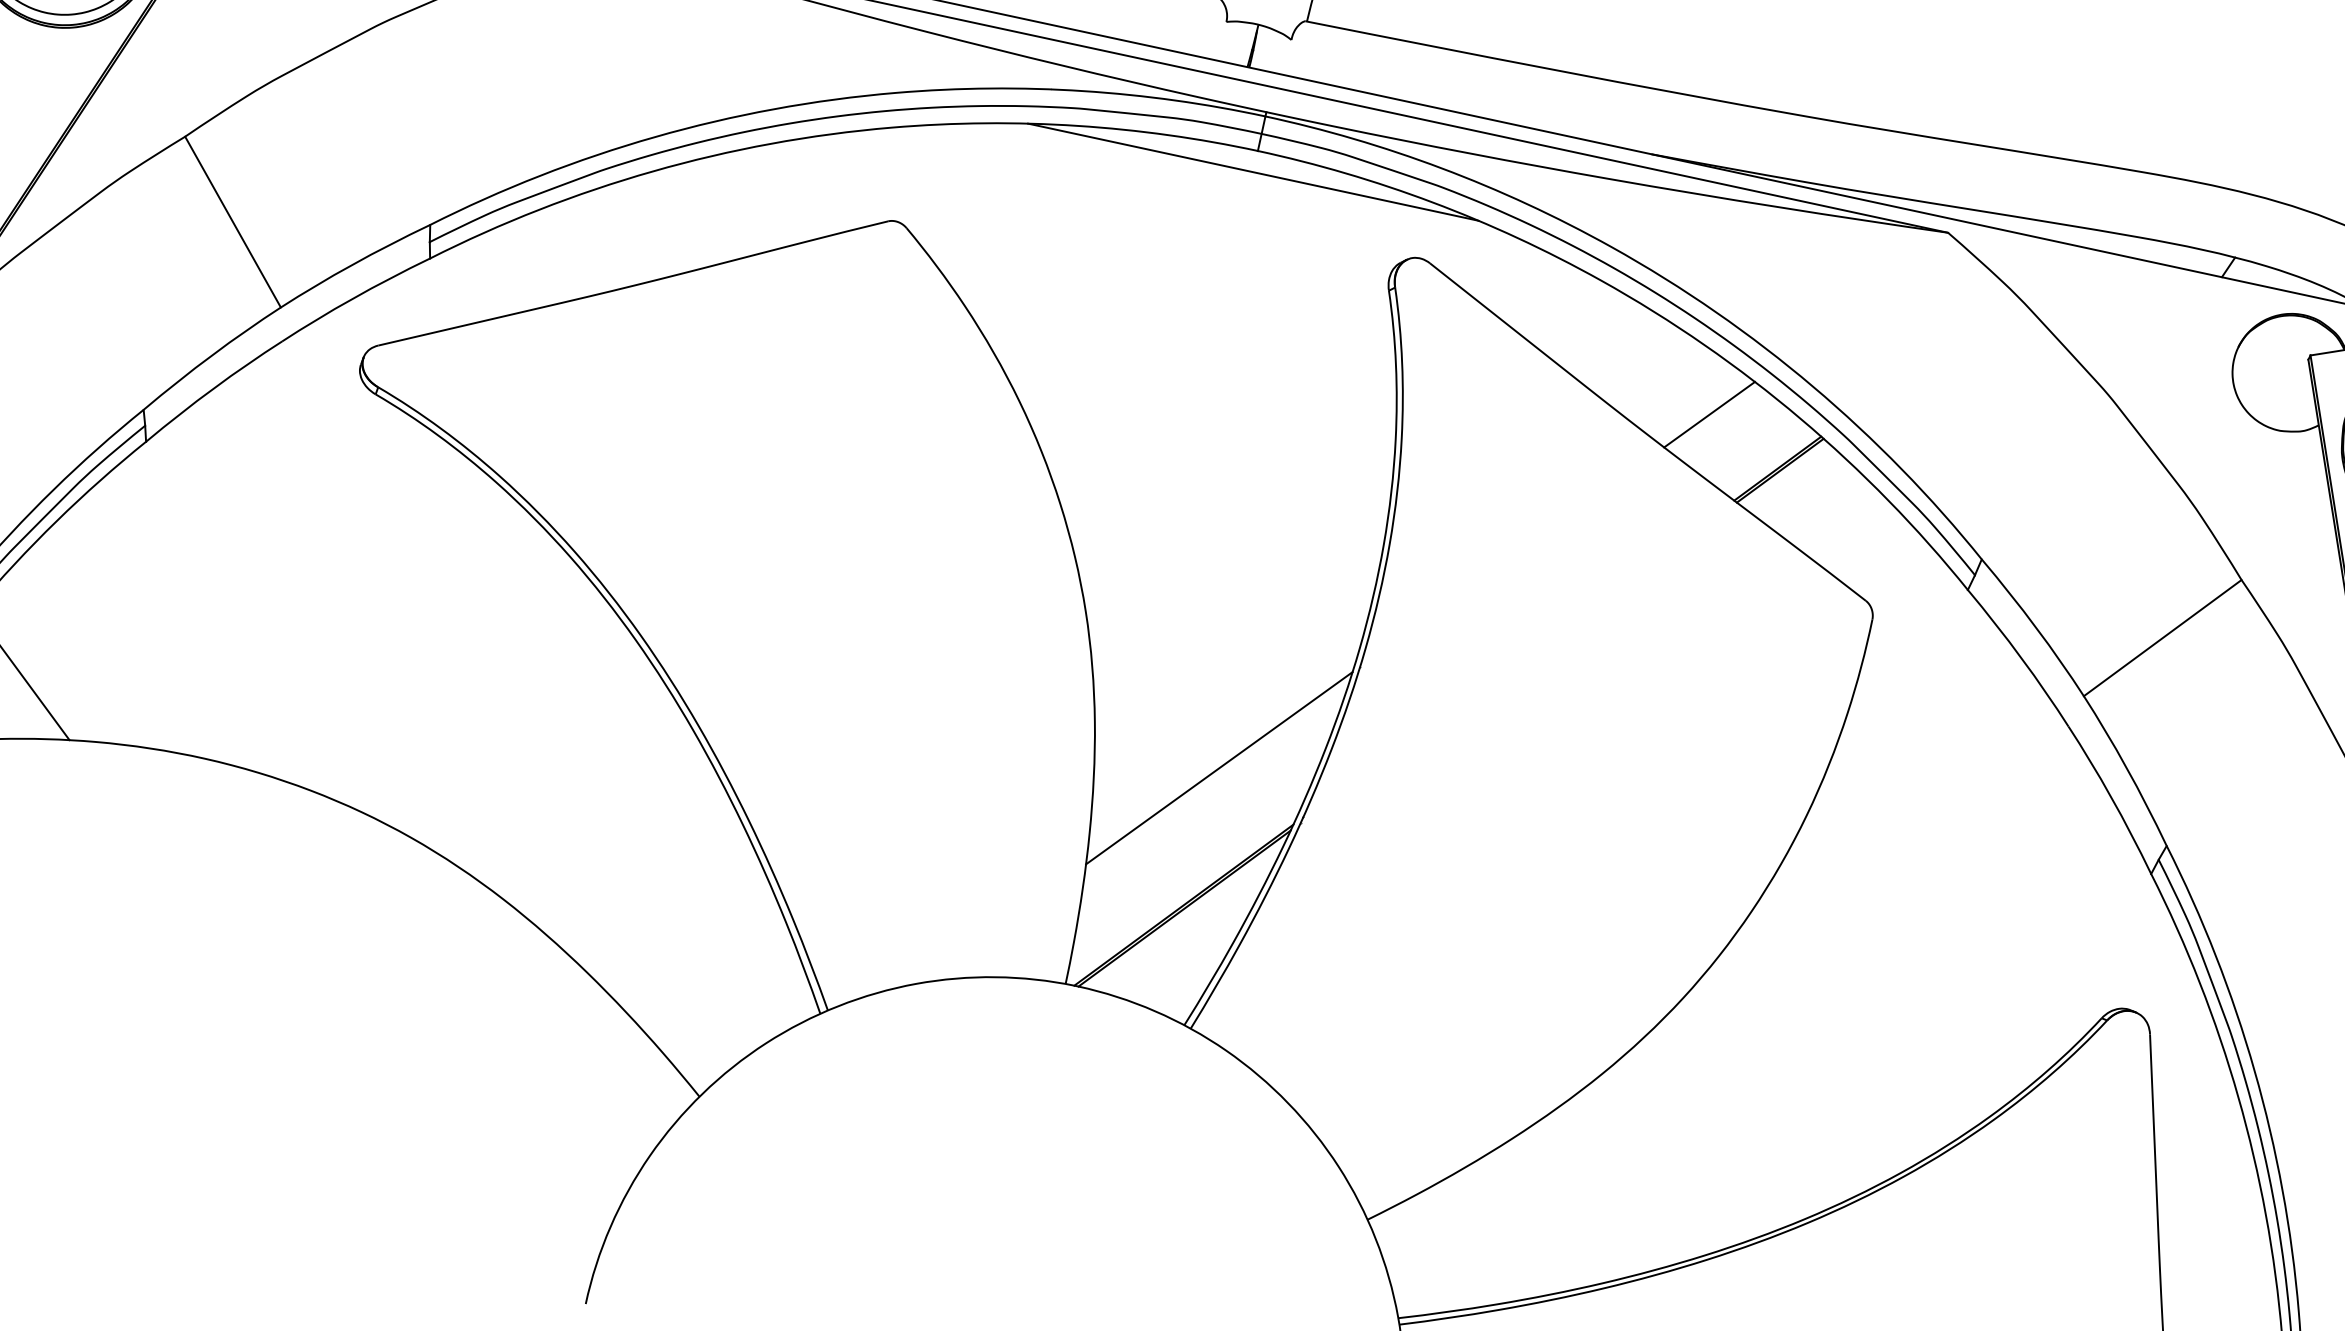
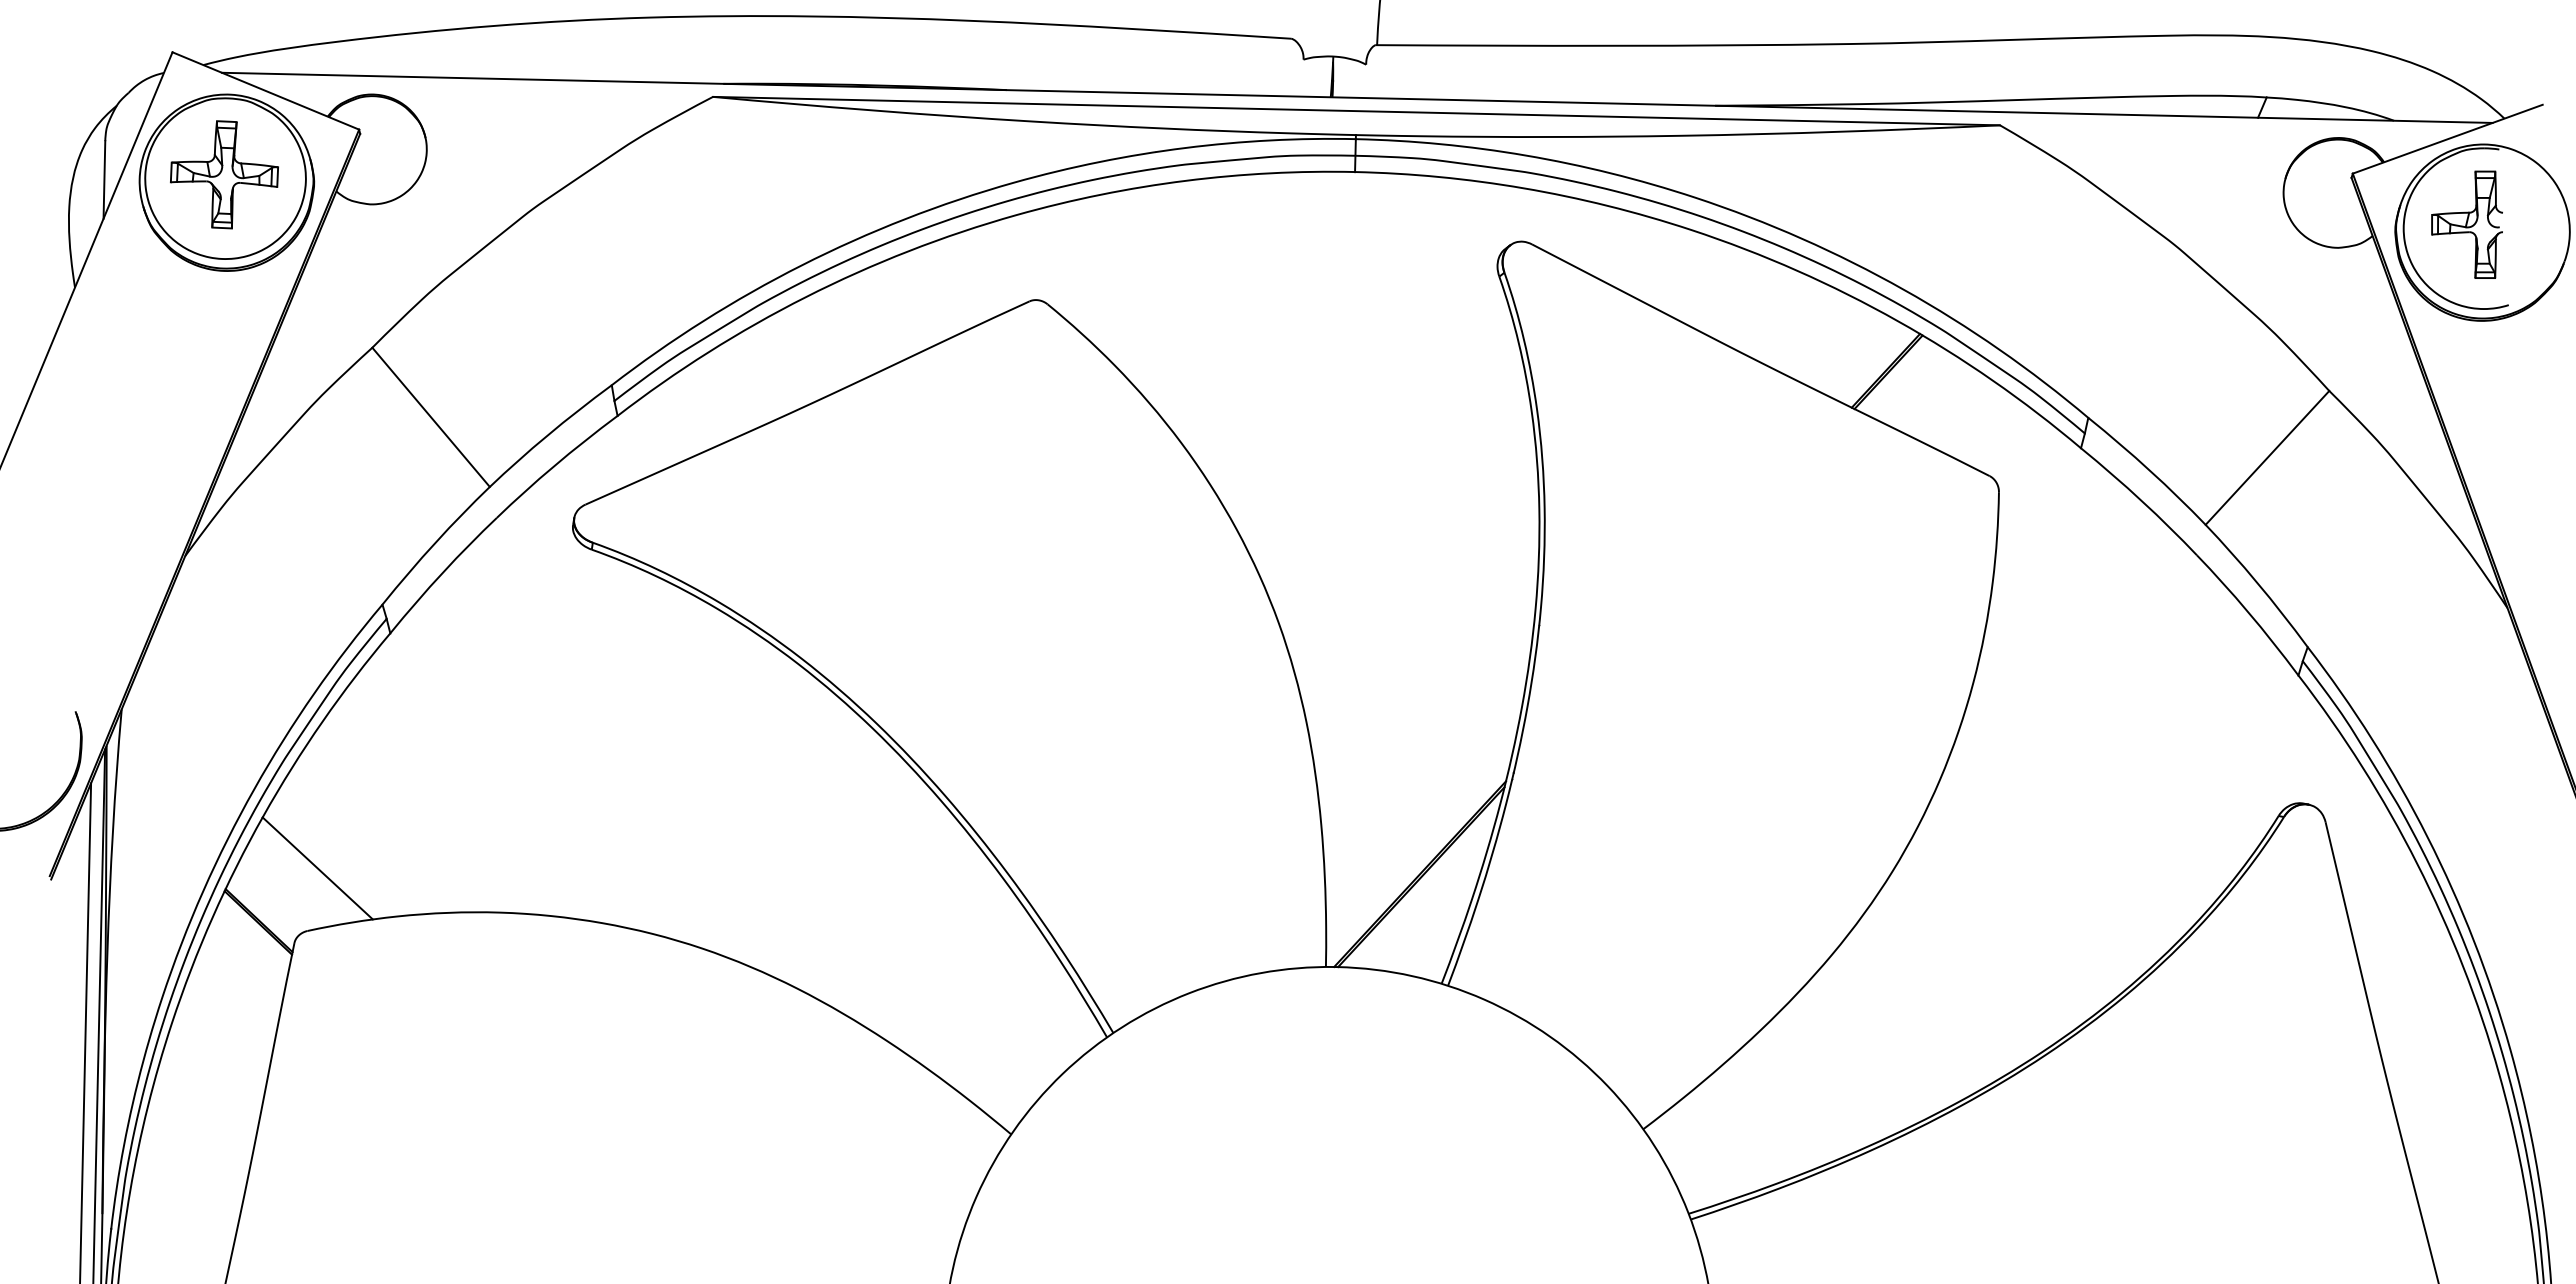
line: (1253, 171) -> (1354, 191), removed
line: (1708, 414) -> (1813, 333), removed
line: (1219, 767) -> (1428, 742), removed

